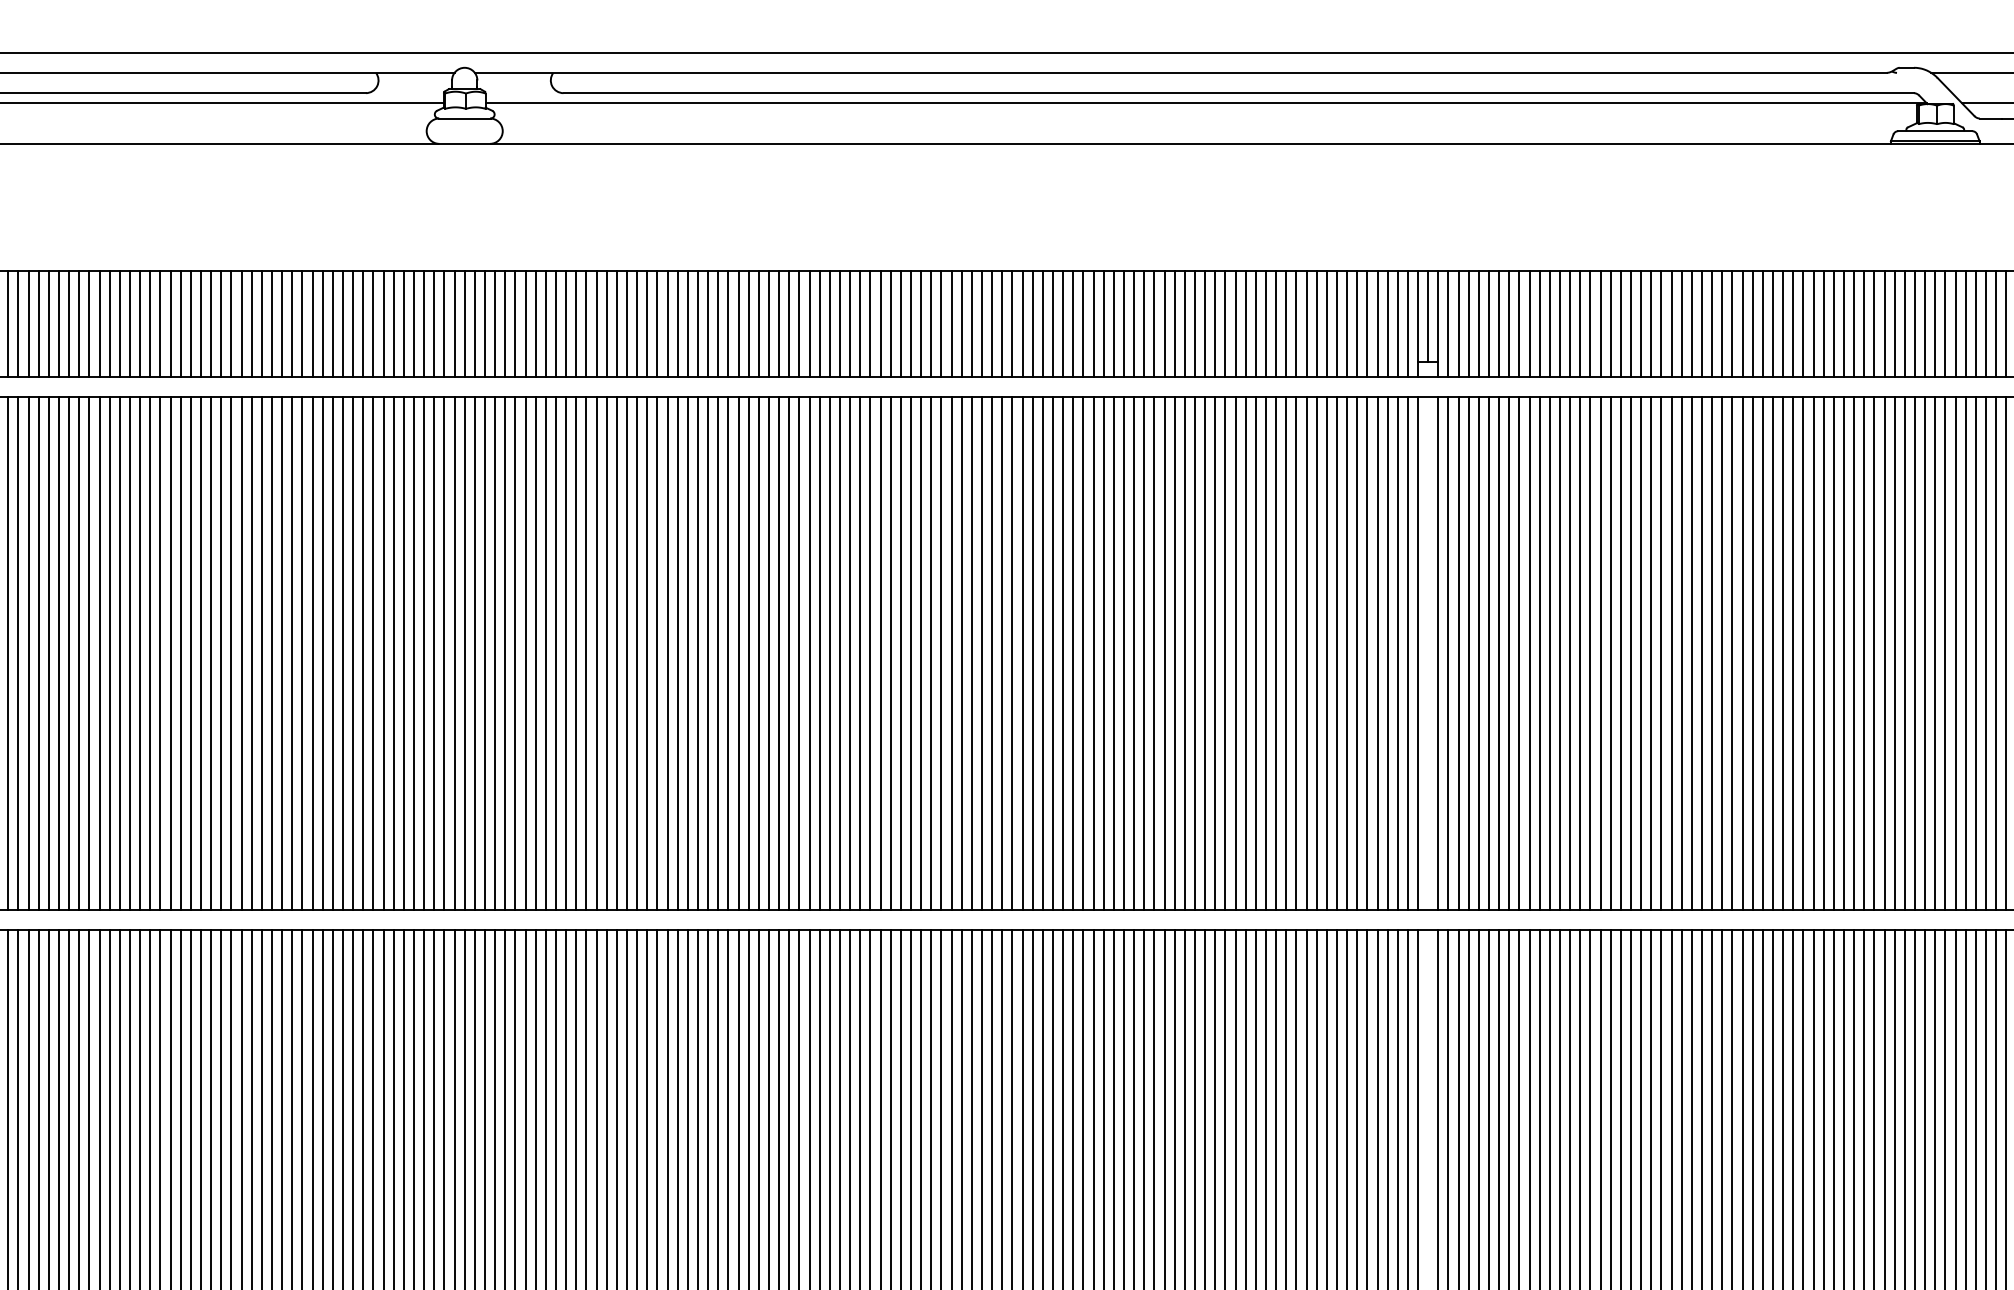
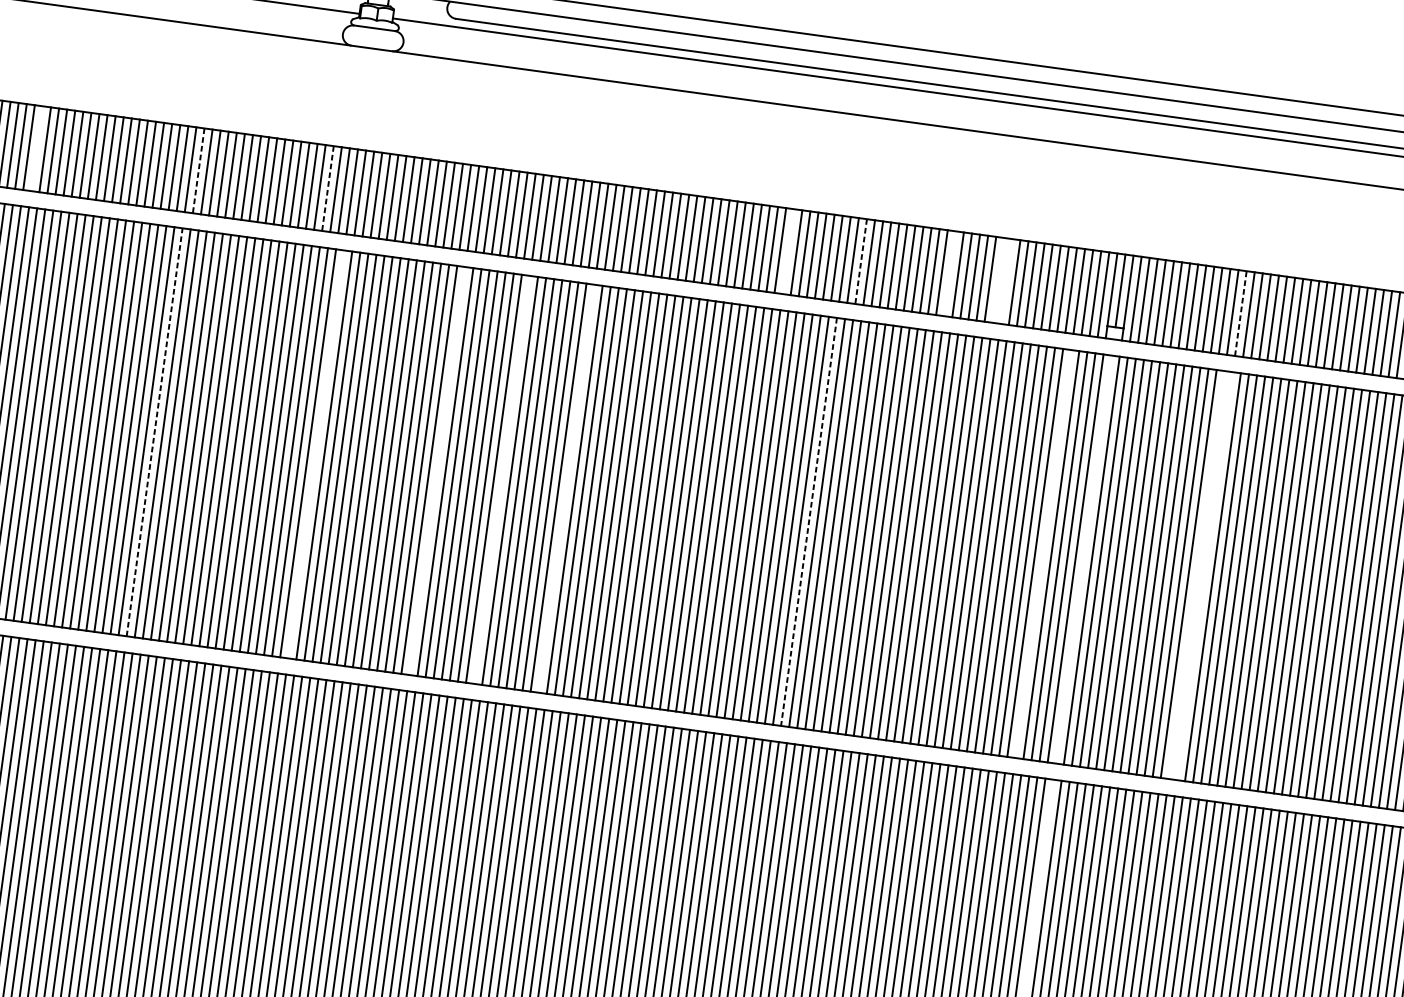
line: (69, 323) -> (37, 148), removed
line: (1012, 323) -> (788, 251), removed
line: (1215, 323) -> (950, 273), removed
line: (1276, 323) -> (998, 280), removed
line: (1286, 323) -> (1006, 281), removed
line: (1580, 323) -> (1241, 313), solid -> dashed
line: (272, 324) -> (199, 171), solid -> dashed
line: (434, 324) -> (328, 189), solid -> dashed
line: (1103, 324) -> (860, 262), solid -> dashed
line: (261, 653) -> (154, 432), solid -> dashed
line: (464, 653) -> (316, 454), removed
line: (616, 653) -> (437, 470), removed
line: (697, 653) -> (501, 479), removed
line: (779, 653) -> (566, 488), removed
line: (1377, 653) -> (1043, 554), removed
line: (1570, 653) -> (1197, 575), removed
line: (1580, 653) -> (1205, 576), removed
line: (1083, 654) -> (809, 522), solid -> dashed

